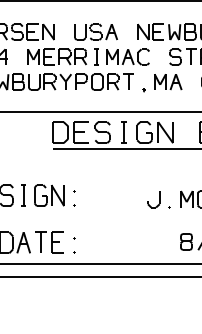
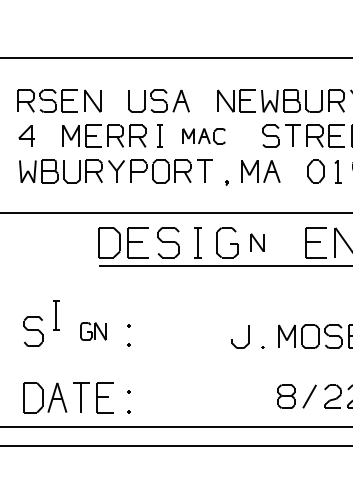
part: (127, 56) -> (203, 135), size x0.7
part: (165, 132) -> (257, 242), size x0.6
part: (23, 195) -> (56, 315), moved
part: (49, 195) -> (93, 331), size x0.6

